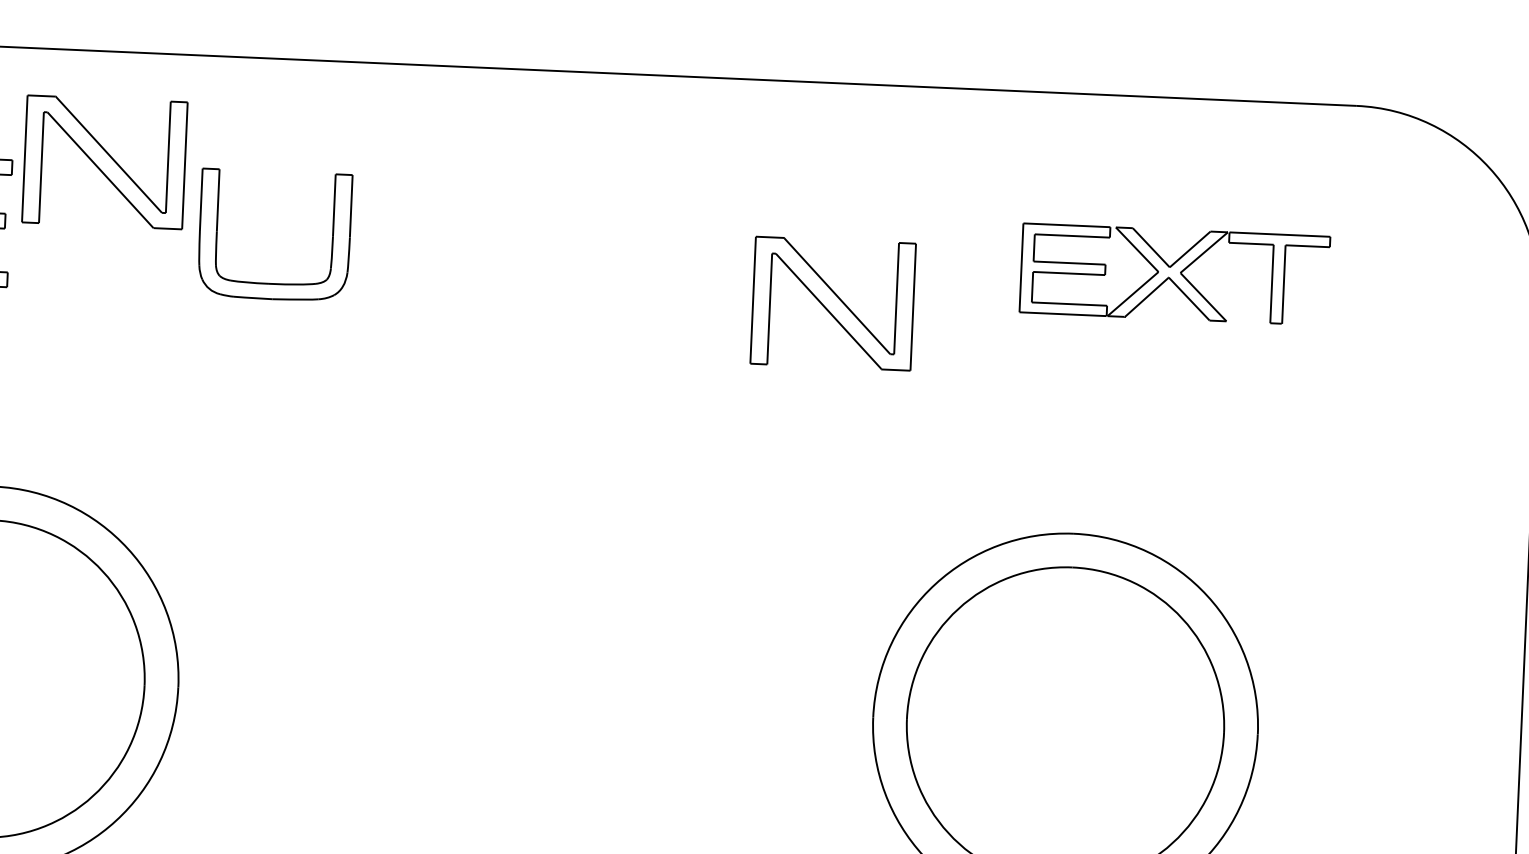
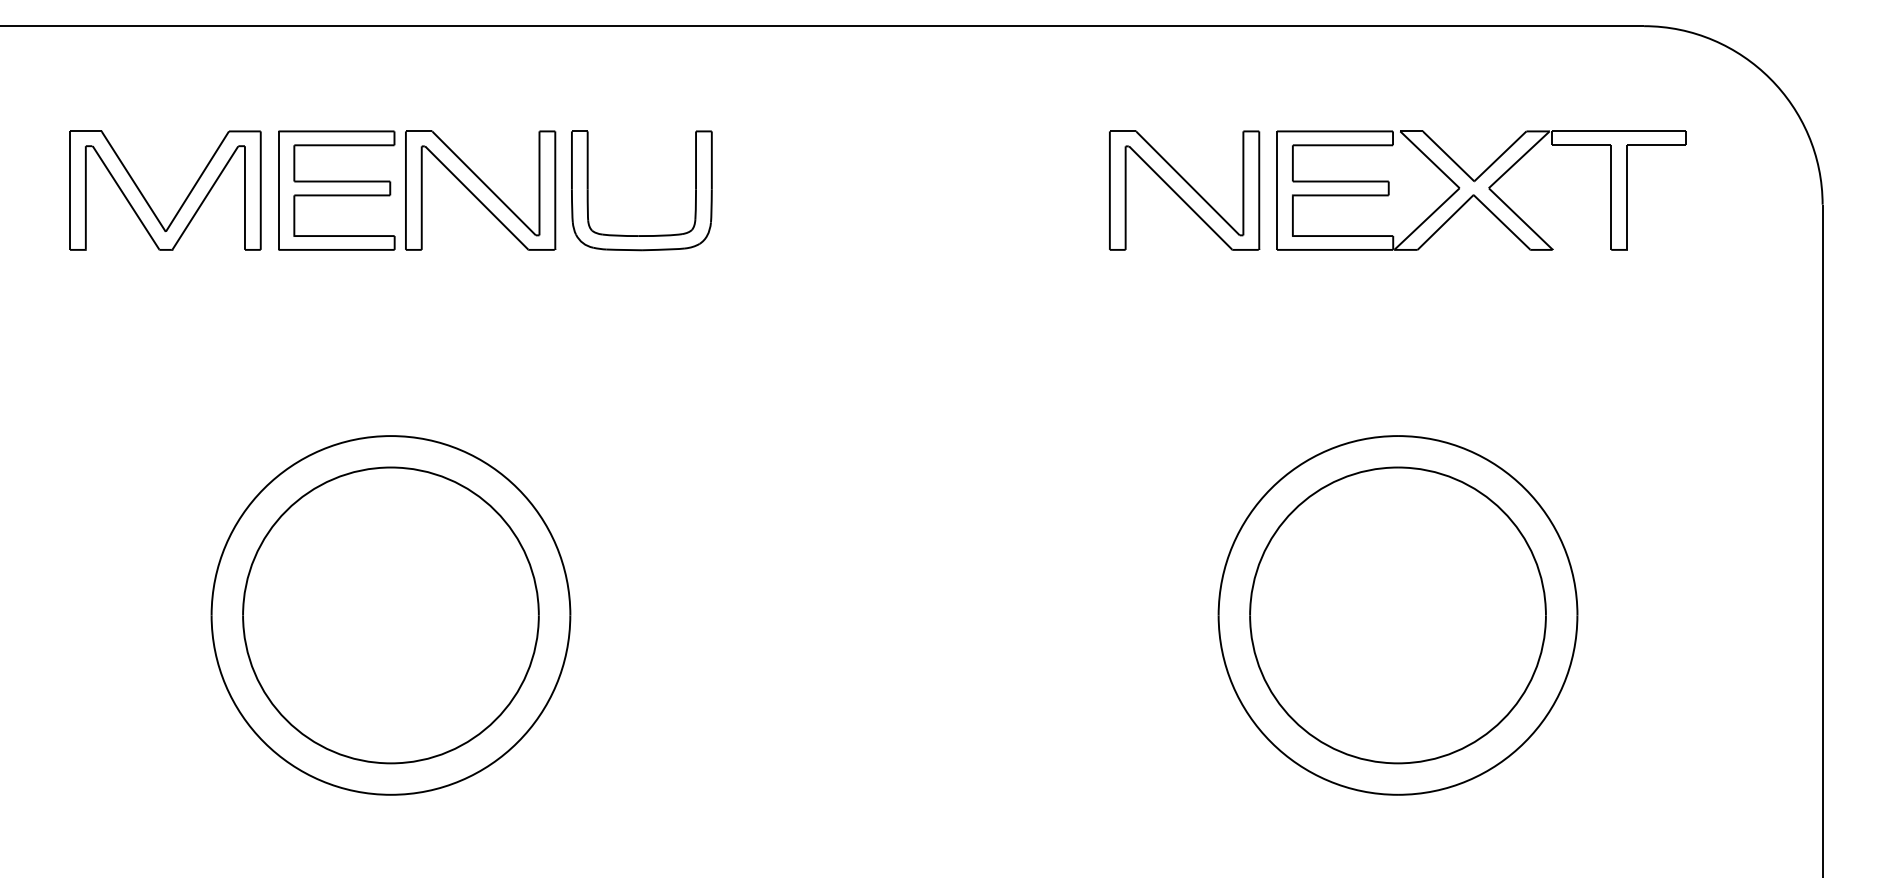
part: (104, 162) -> (480, 190), moved
part: (1174, 274) -> (1481, 190), size x1.43
part: (833, 303) -> (1184, 190), moved

